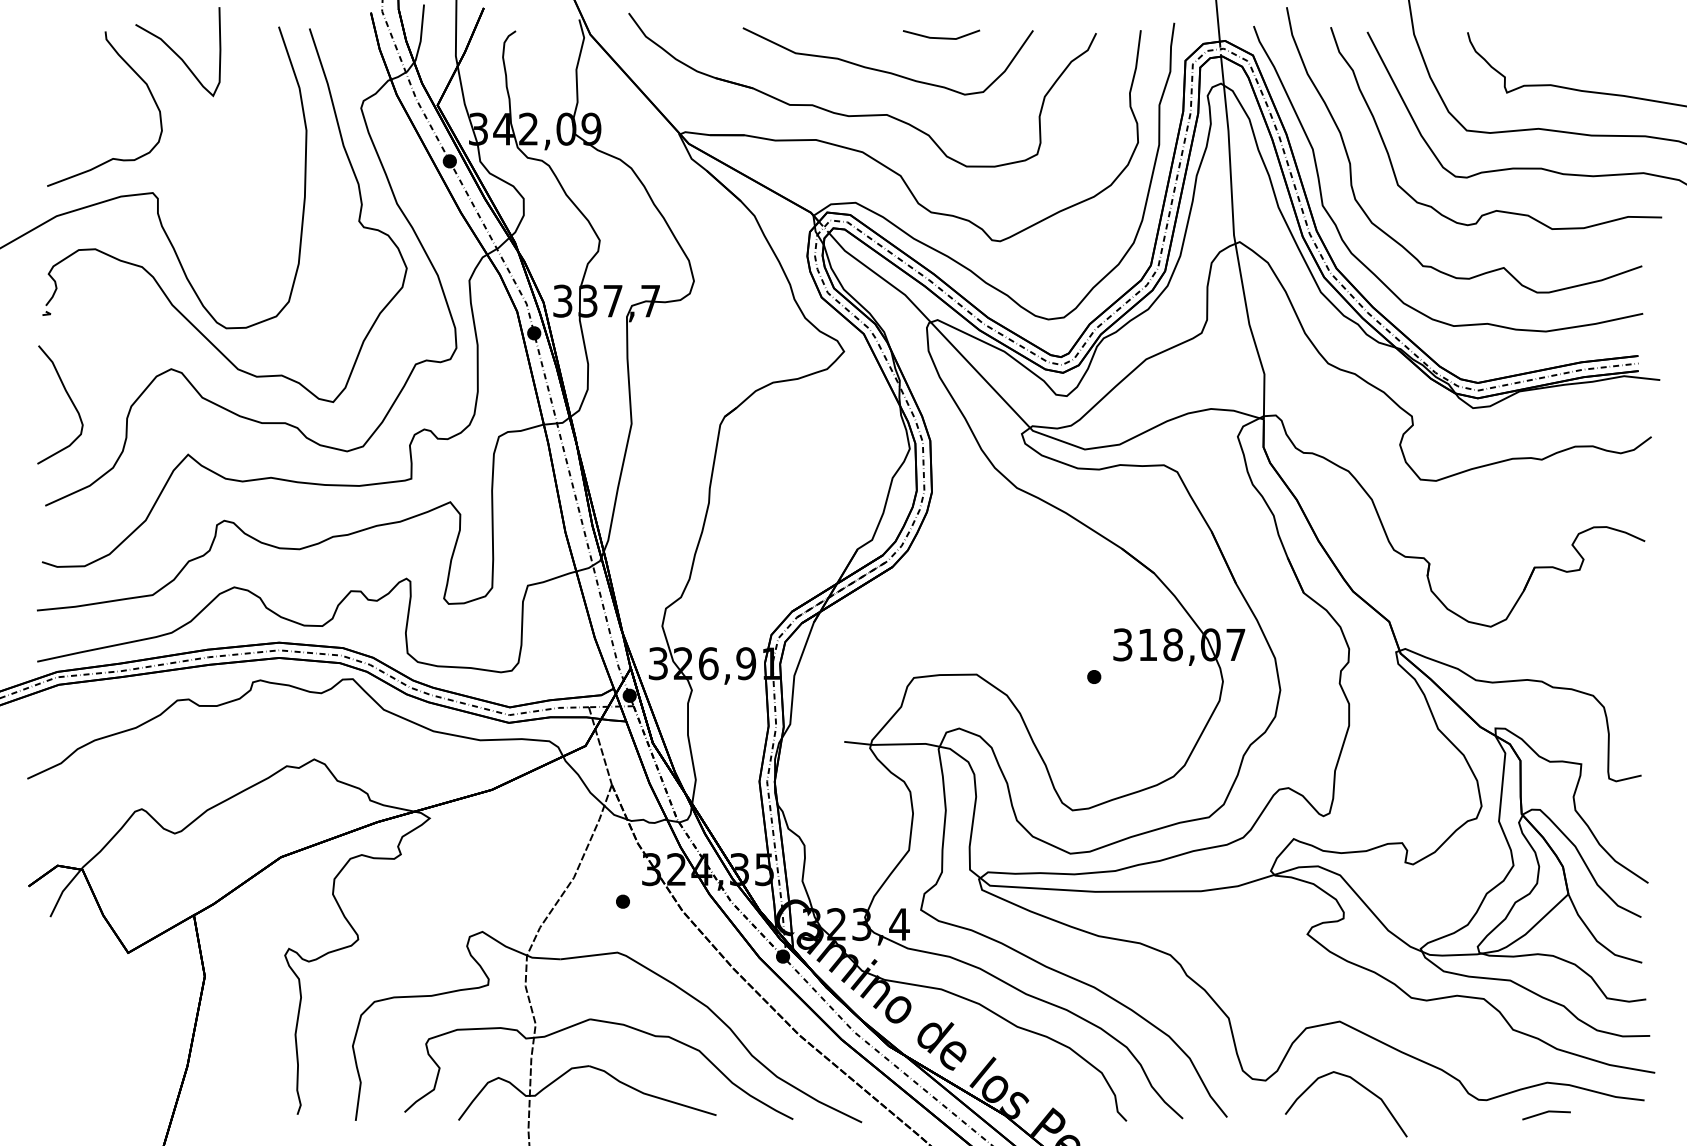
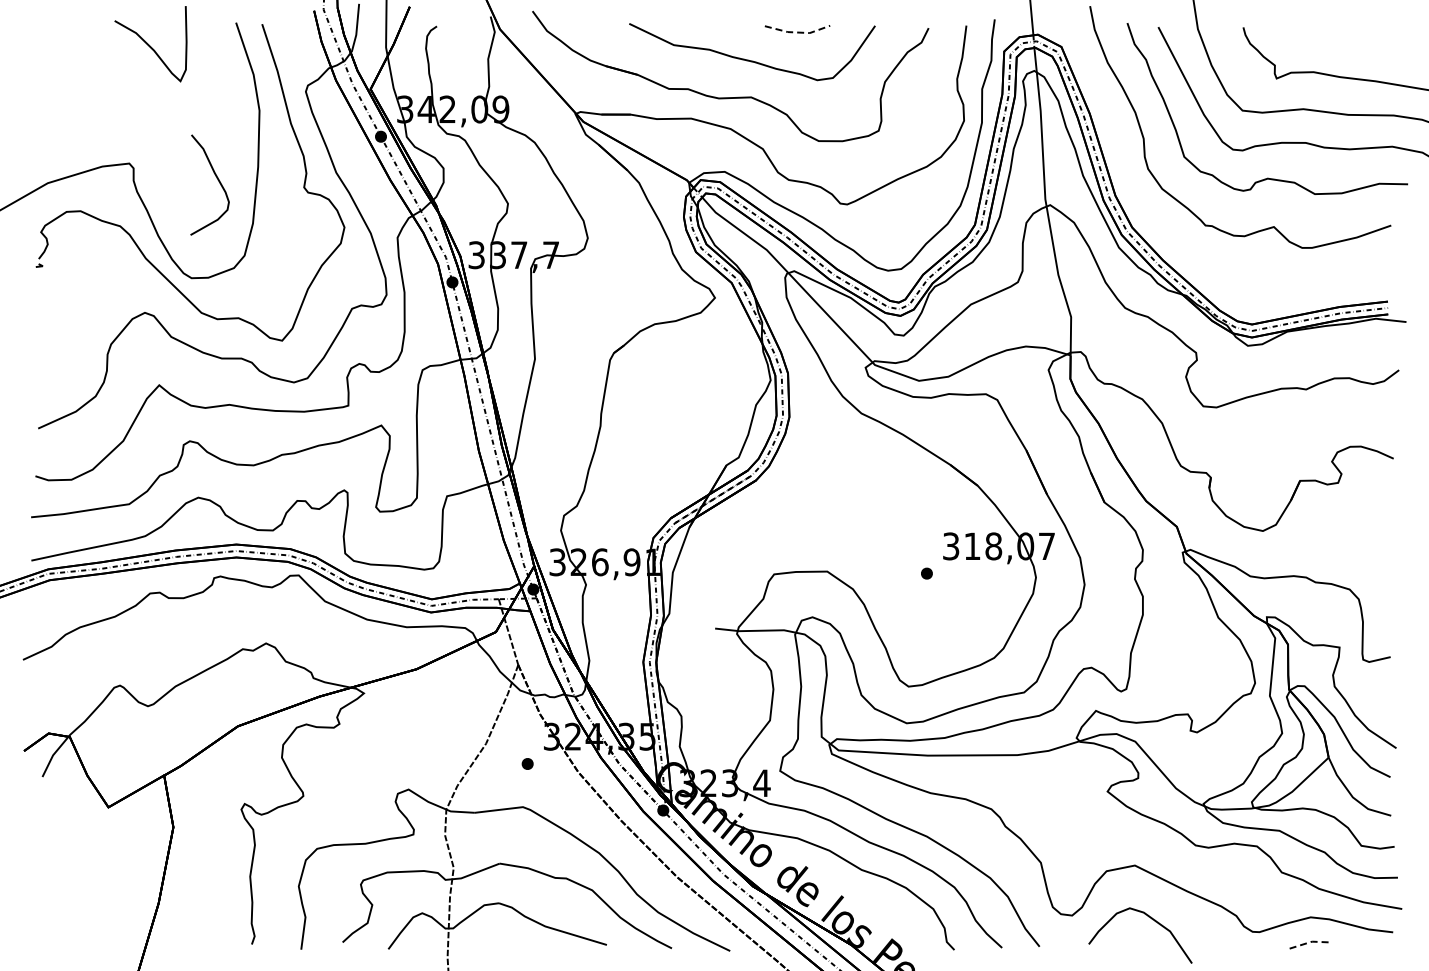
line: (942, 38) -> (798, 32), solid -> dashed
curve: (137, 76) -> (116, 64), removed
curve: (1367, 266) -> (1158, 225), removed
curve: (69, 399) -> (217, 180), moved
line: (1546, 1112) -> (1310, 942), solid -> dashed

